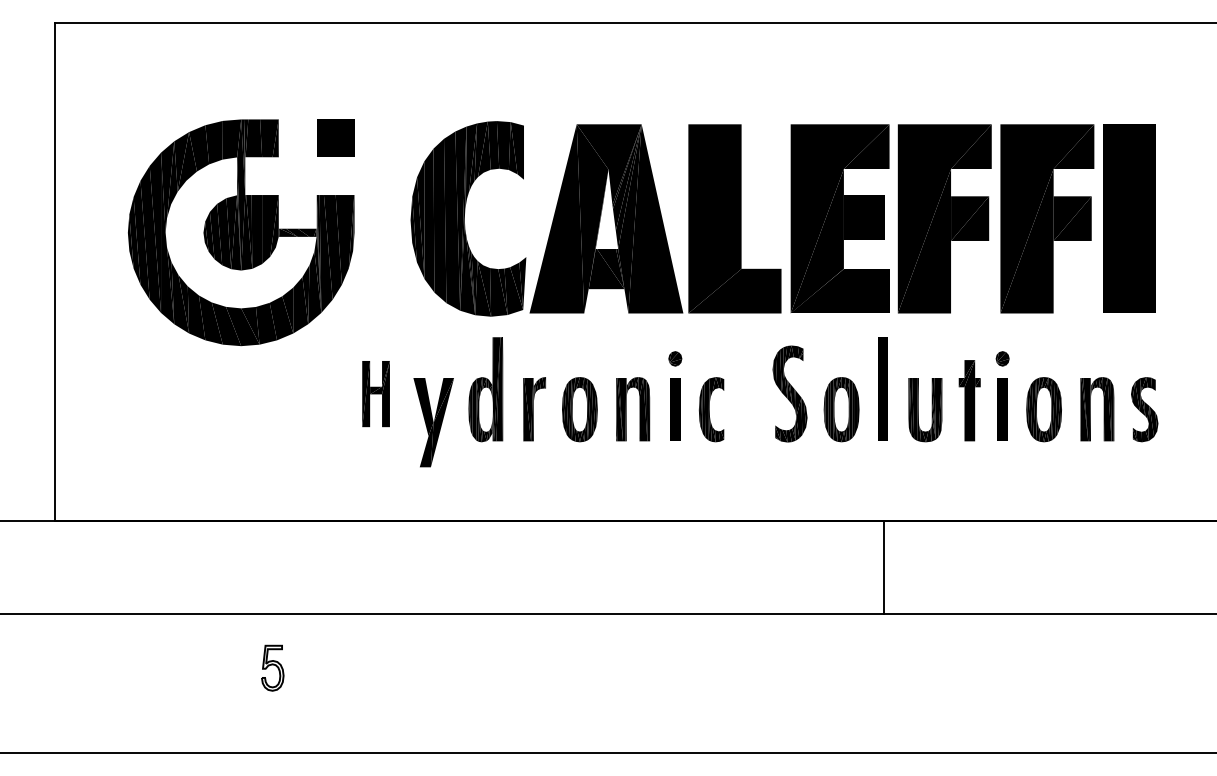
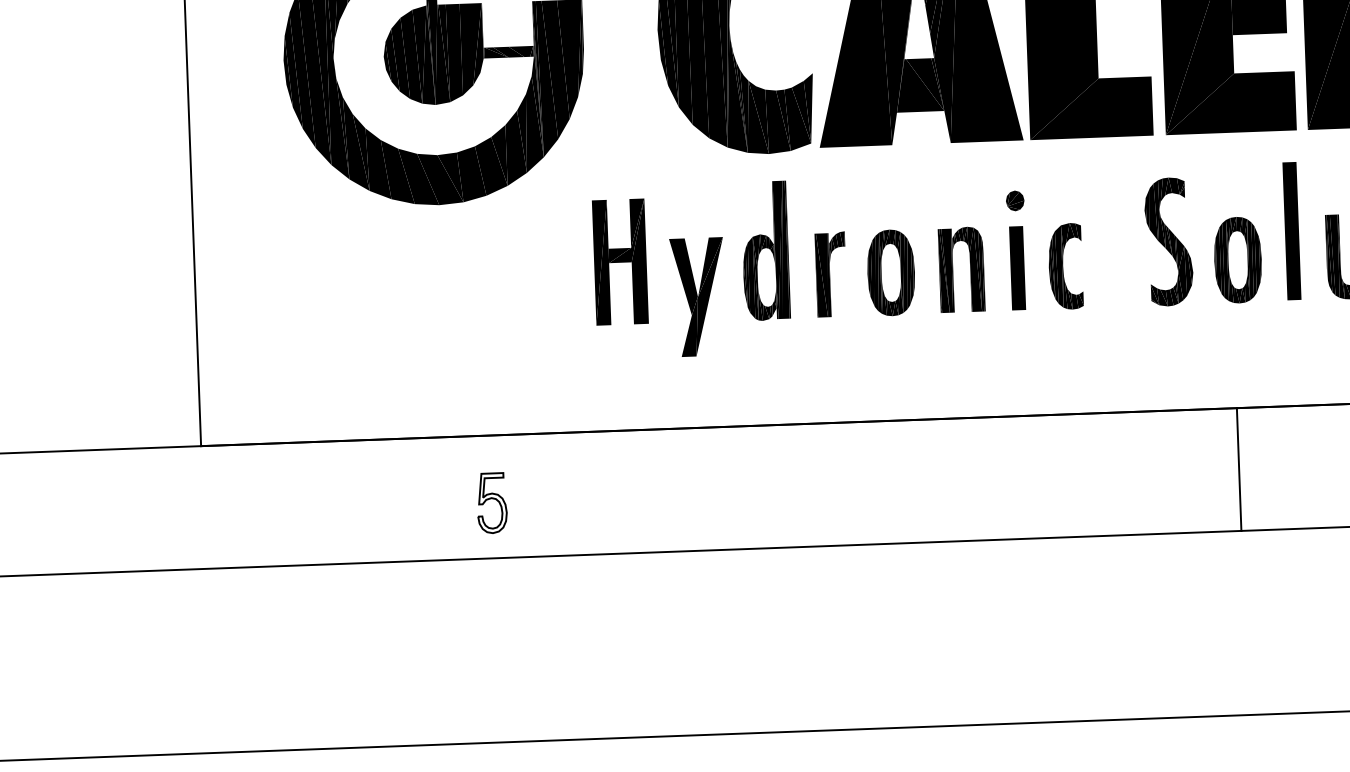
part: (375, 393) -> (619, 261), size x1.43
line: (883, 567) -> (1238, 469), moved
part: (272, 667) -> (491, 502), moved

